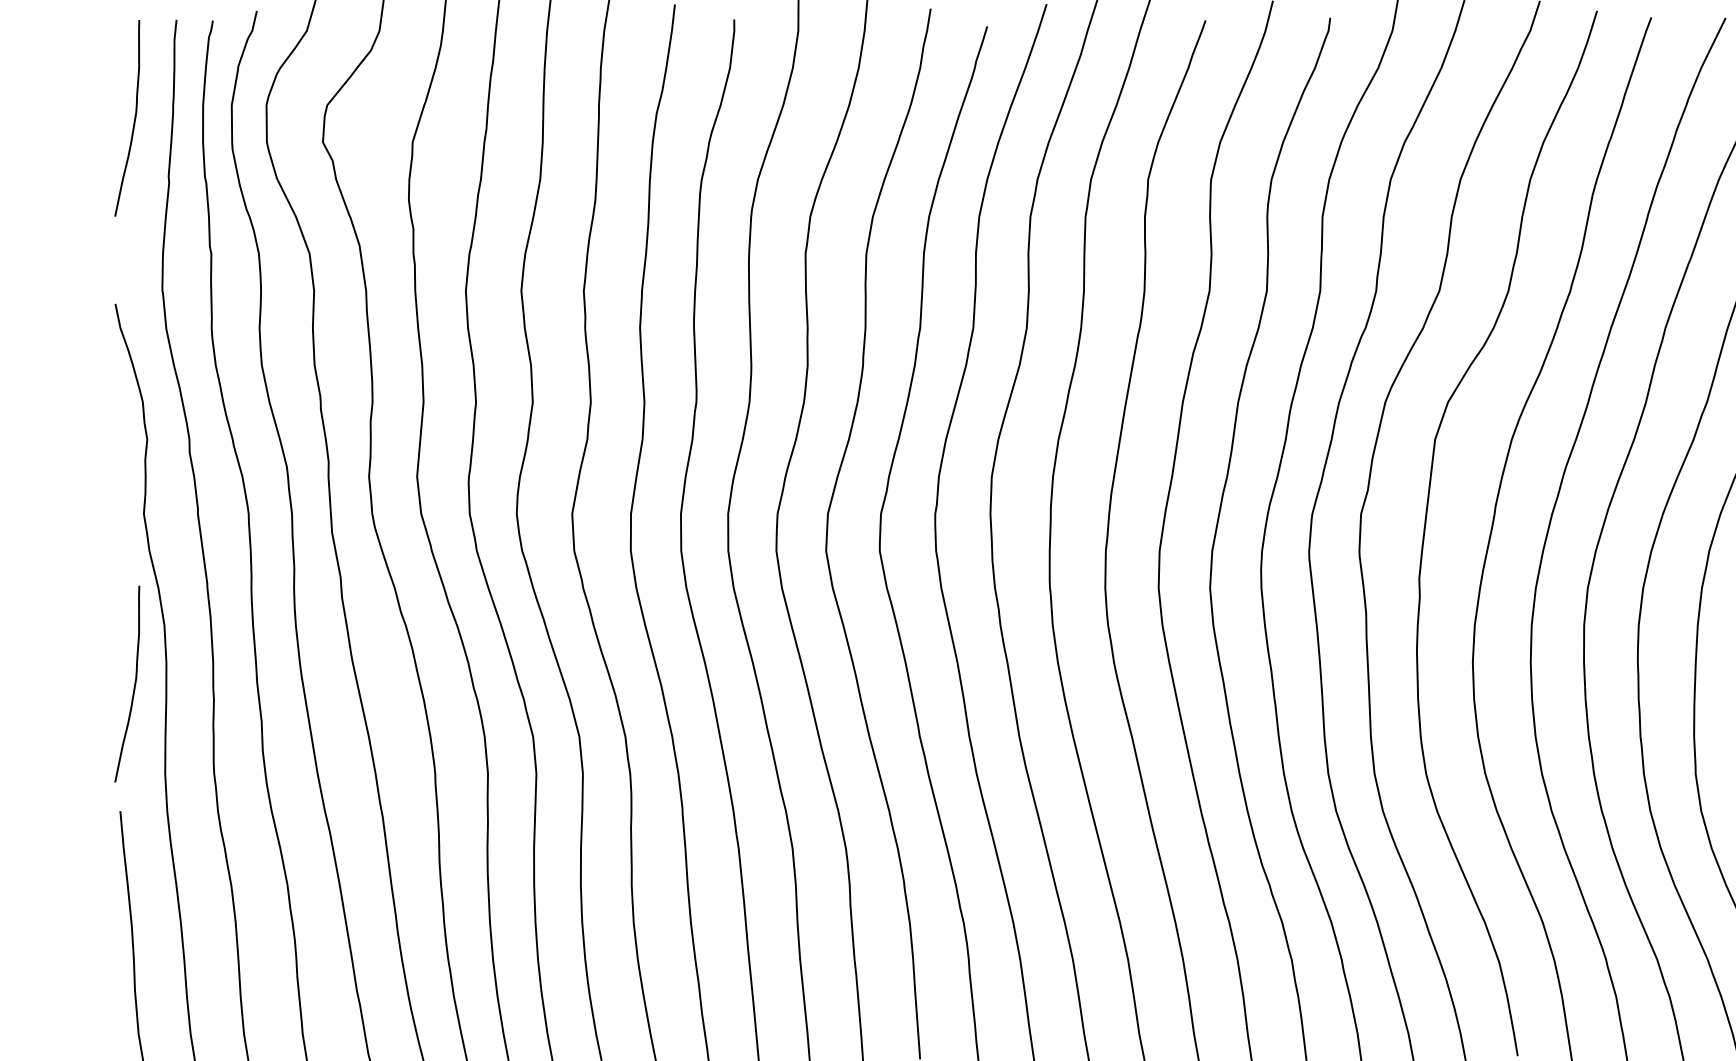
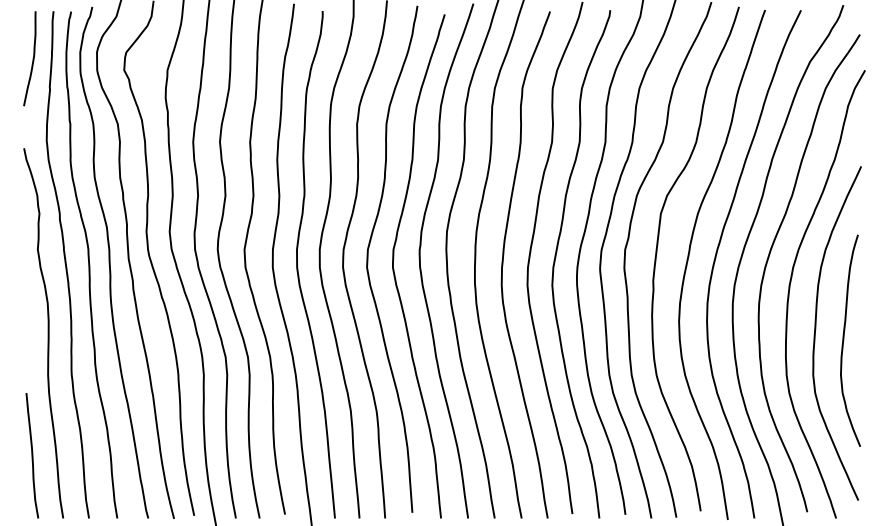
curve: (132, 683) -> (32, 331), removed

